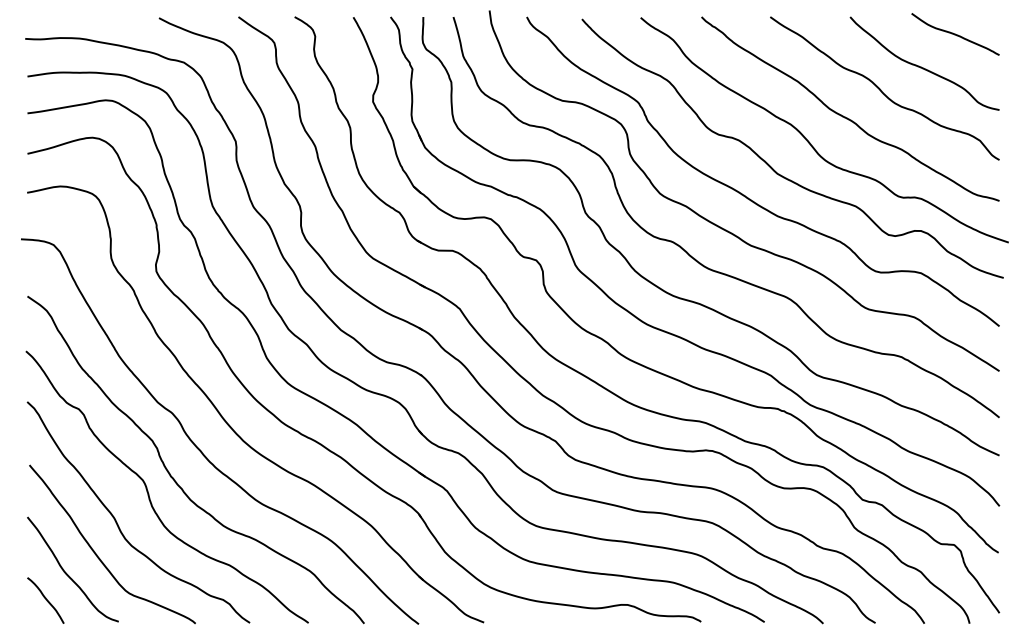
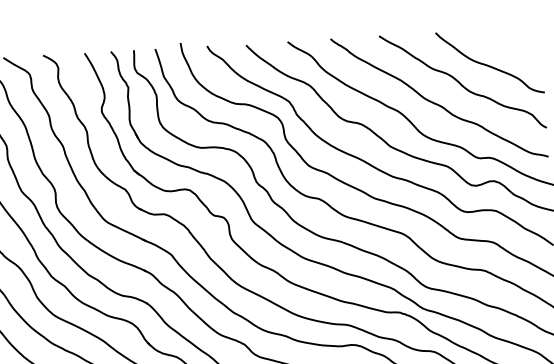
curve: (955, 34) -> (510, 40), removed

